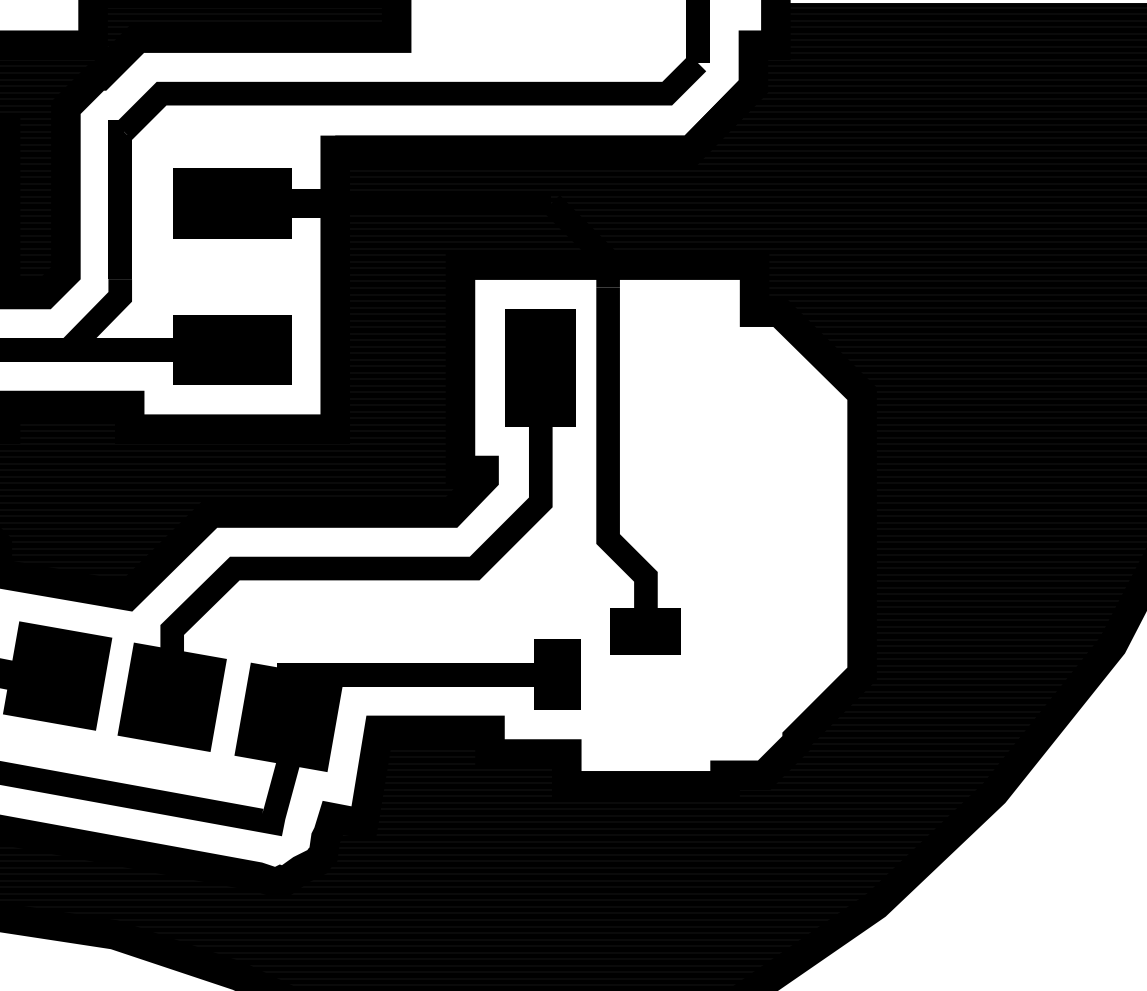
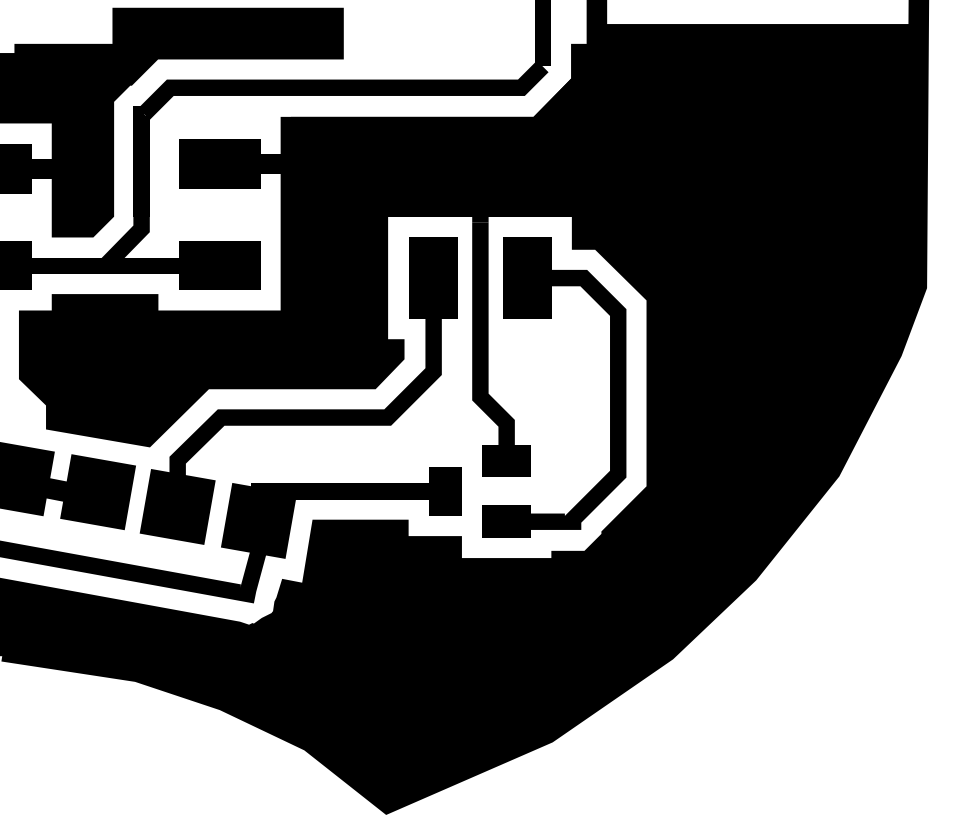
part: (795, 525) -> (610, 387), added

